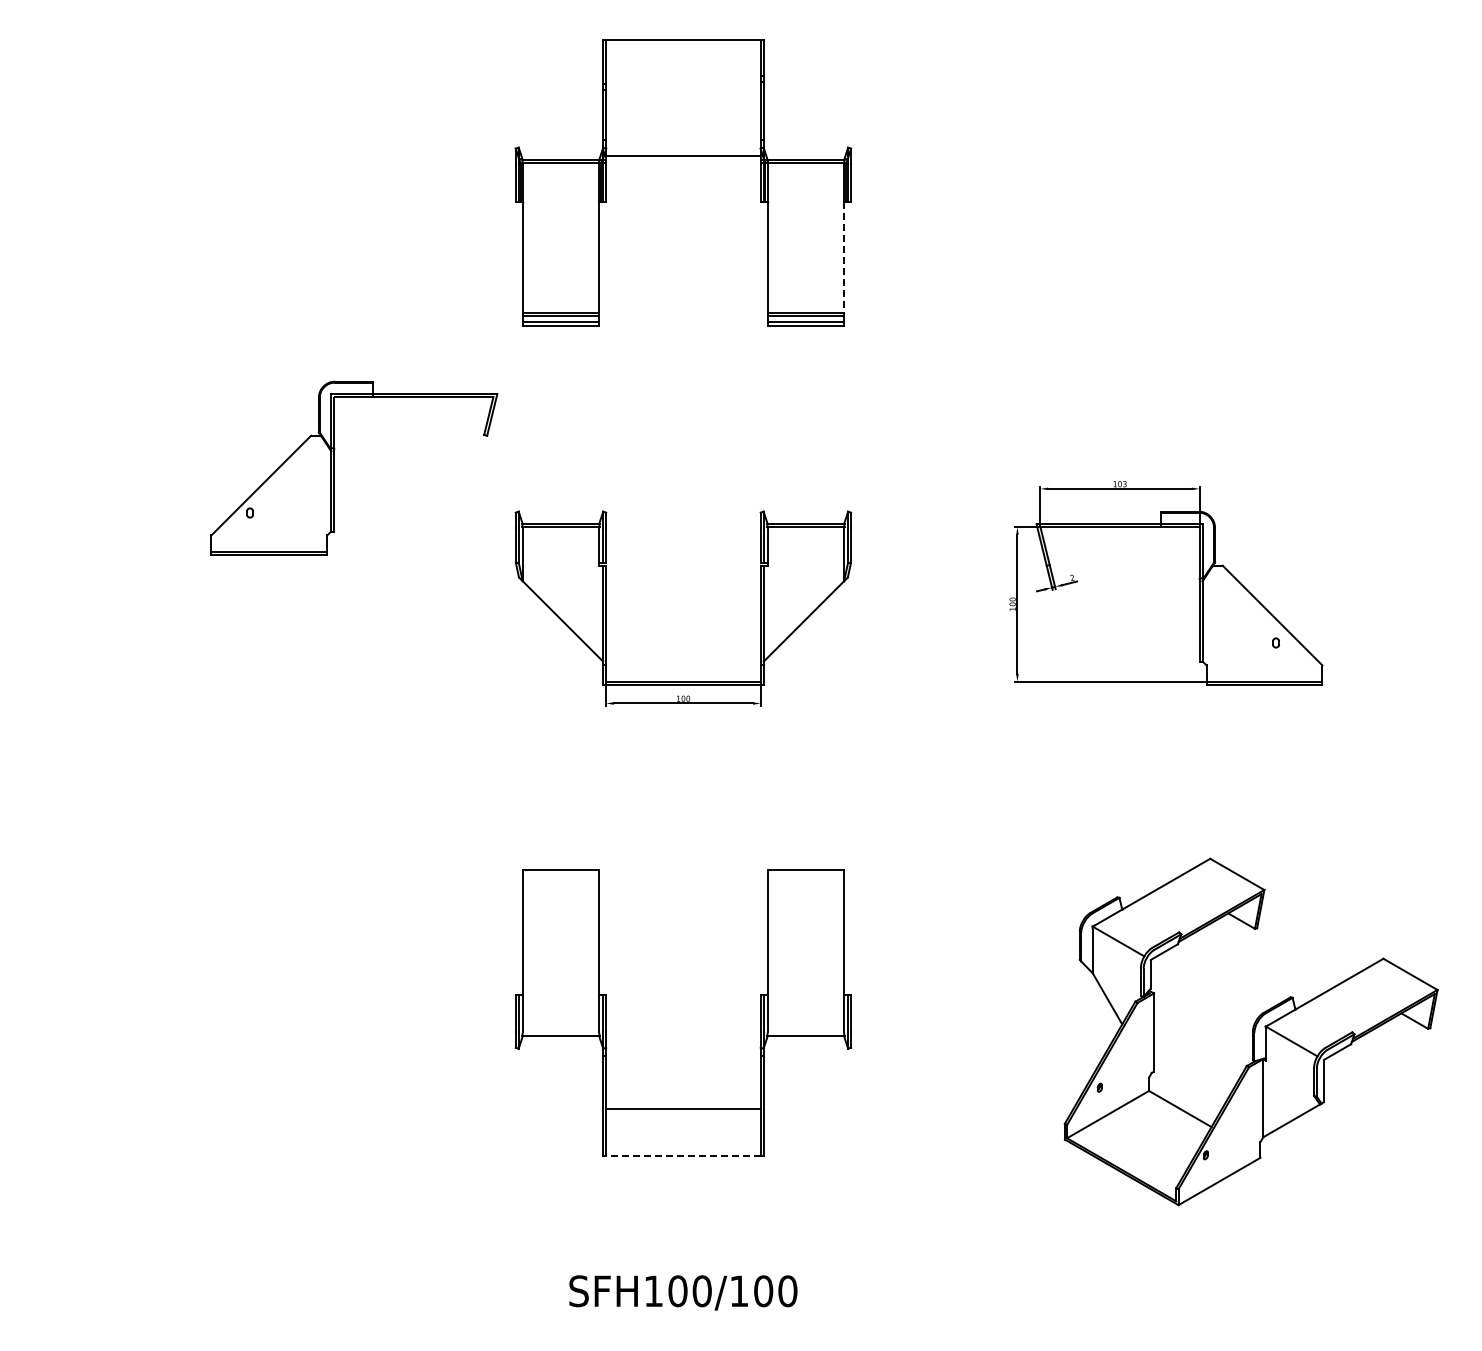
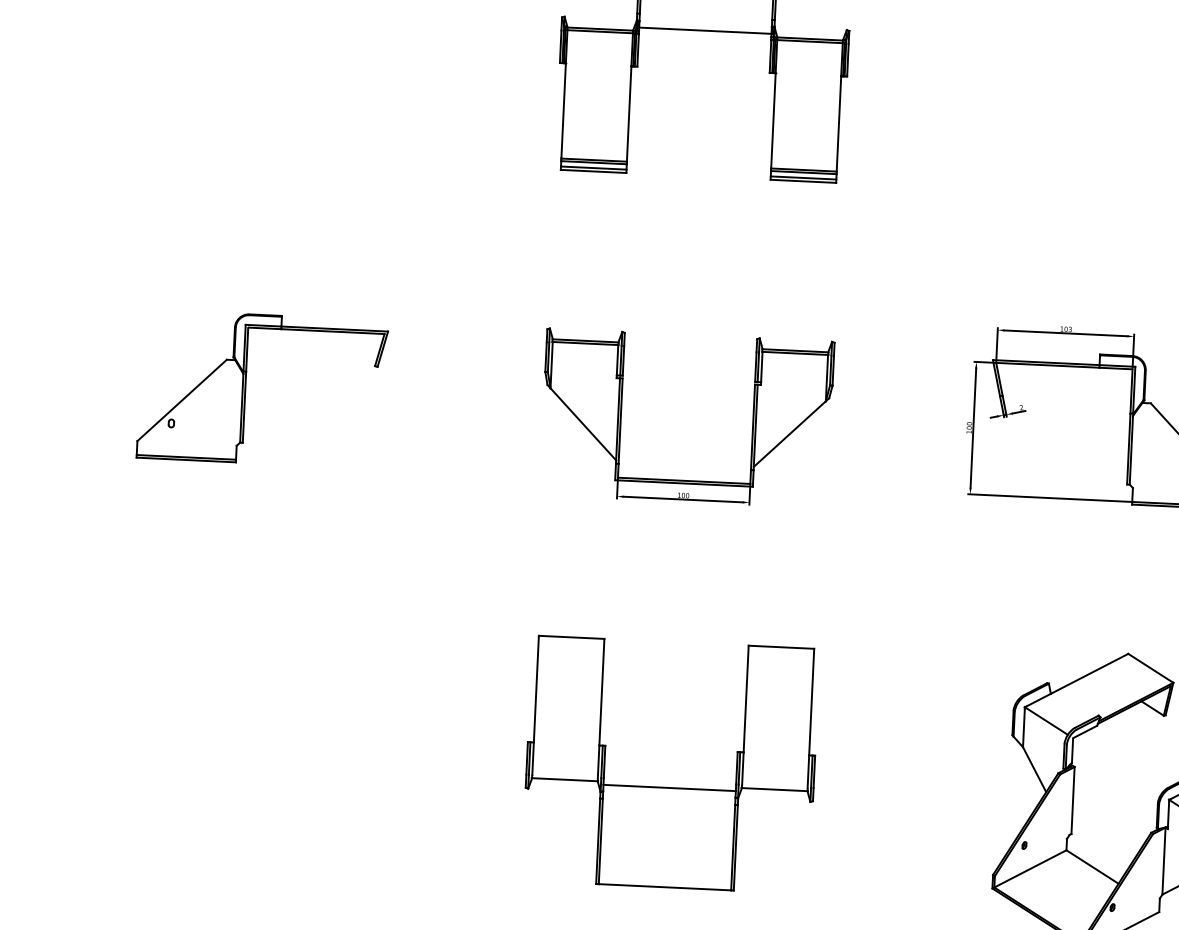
line: (844, 257) -> (839, 124), dashed -> solid
part: (334, 467) -> (245, 387), moved
line: (683, 1109) -> (669, 788), moved
line: (682, 1156) -> (664, 887), dashed -> solid

